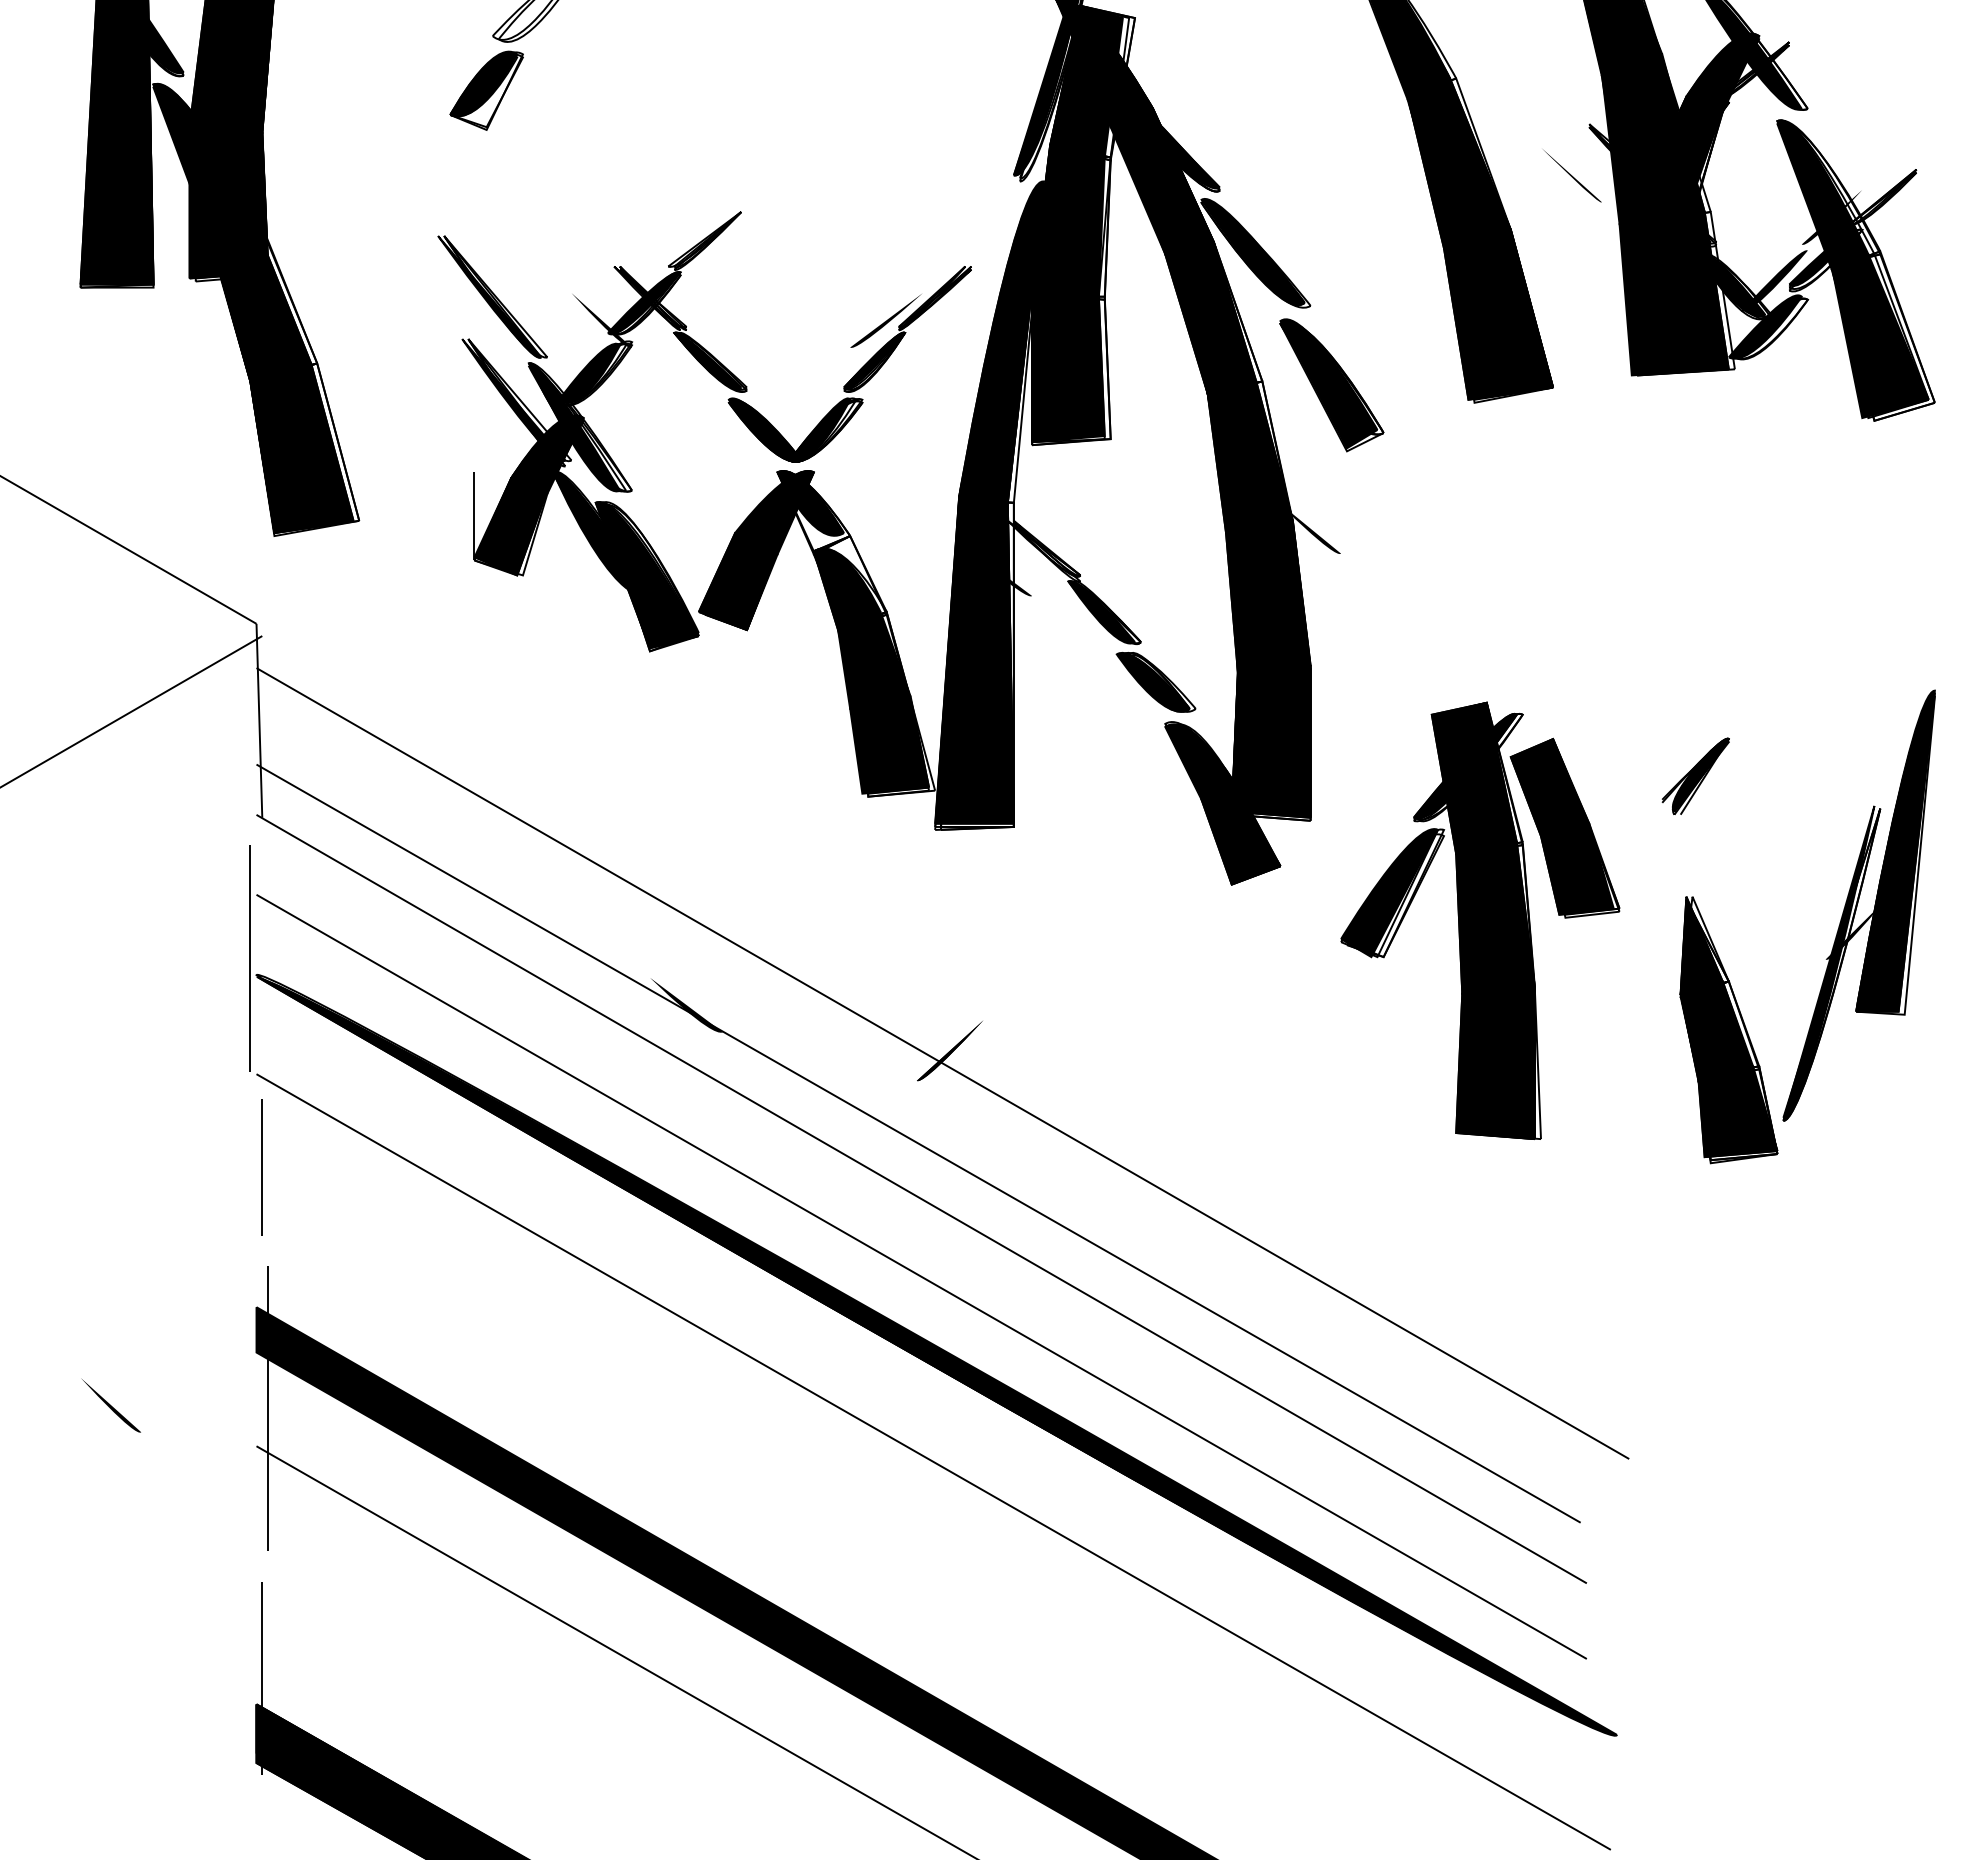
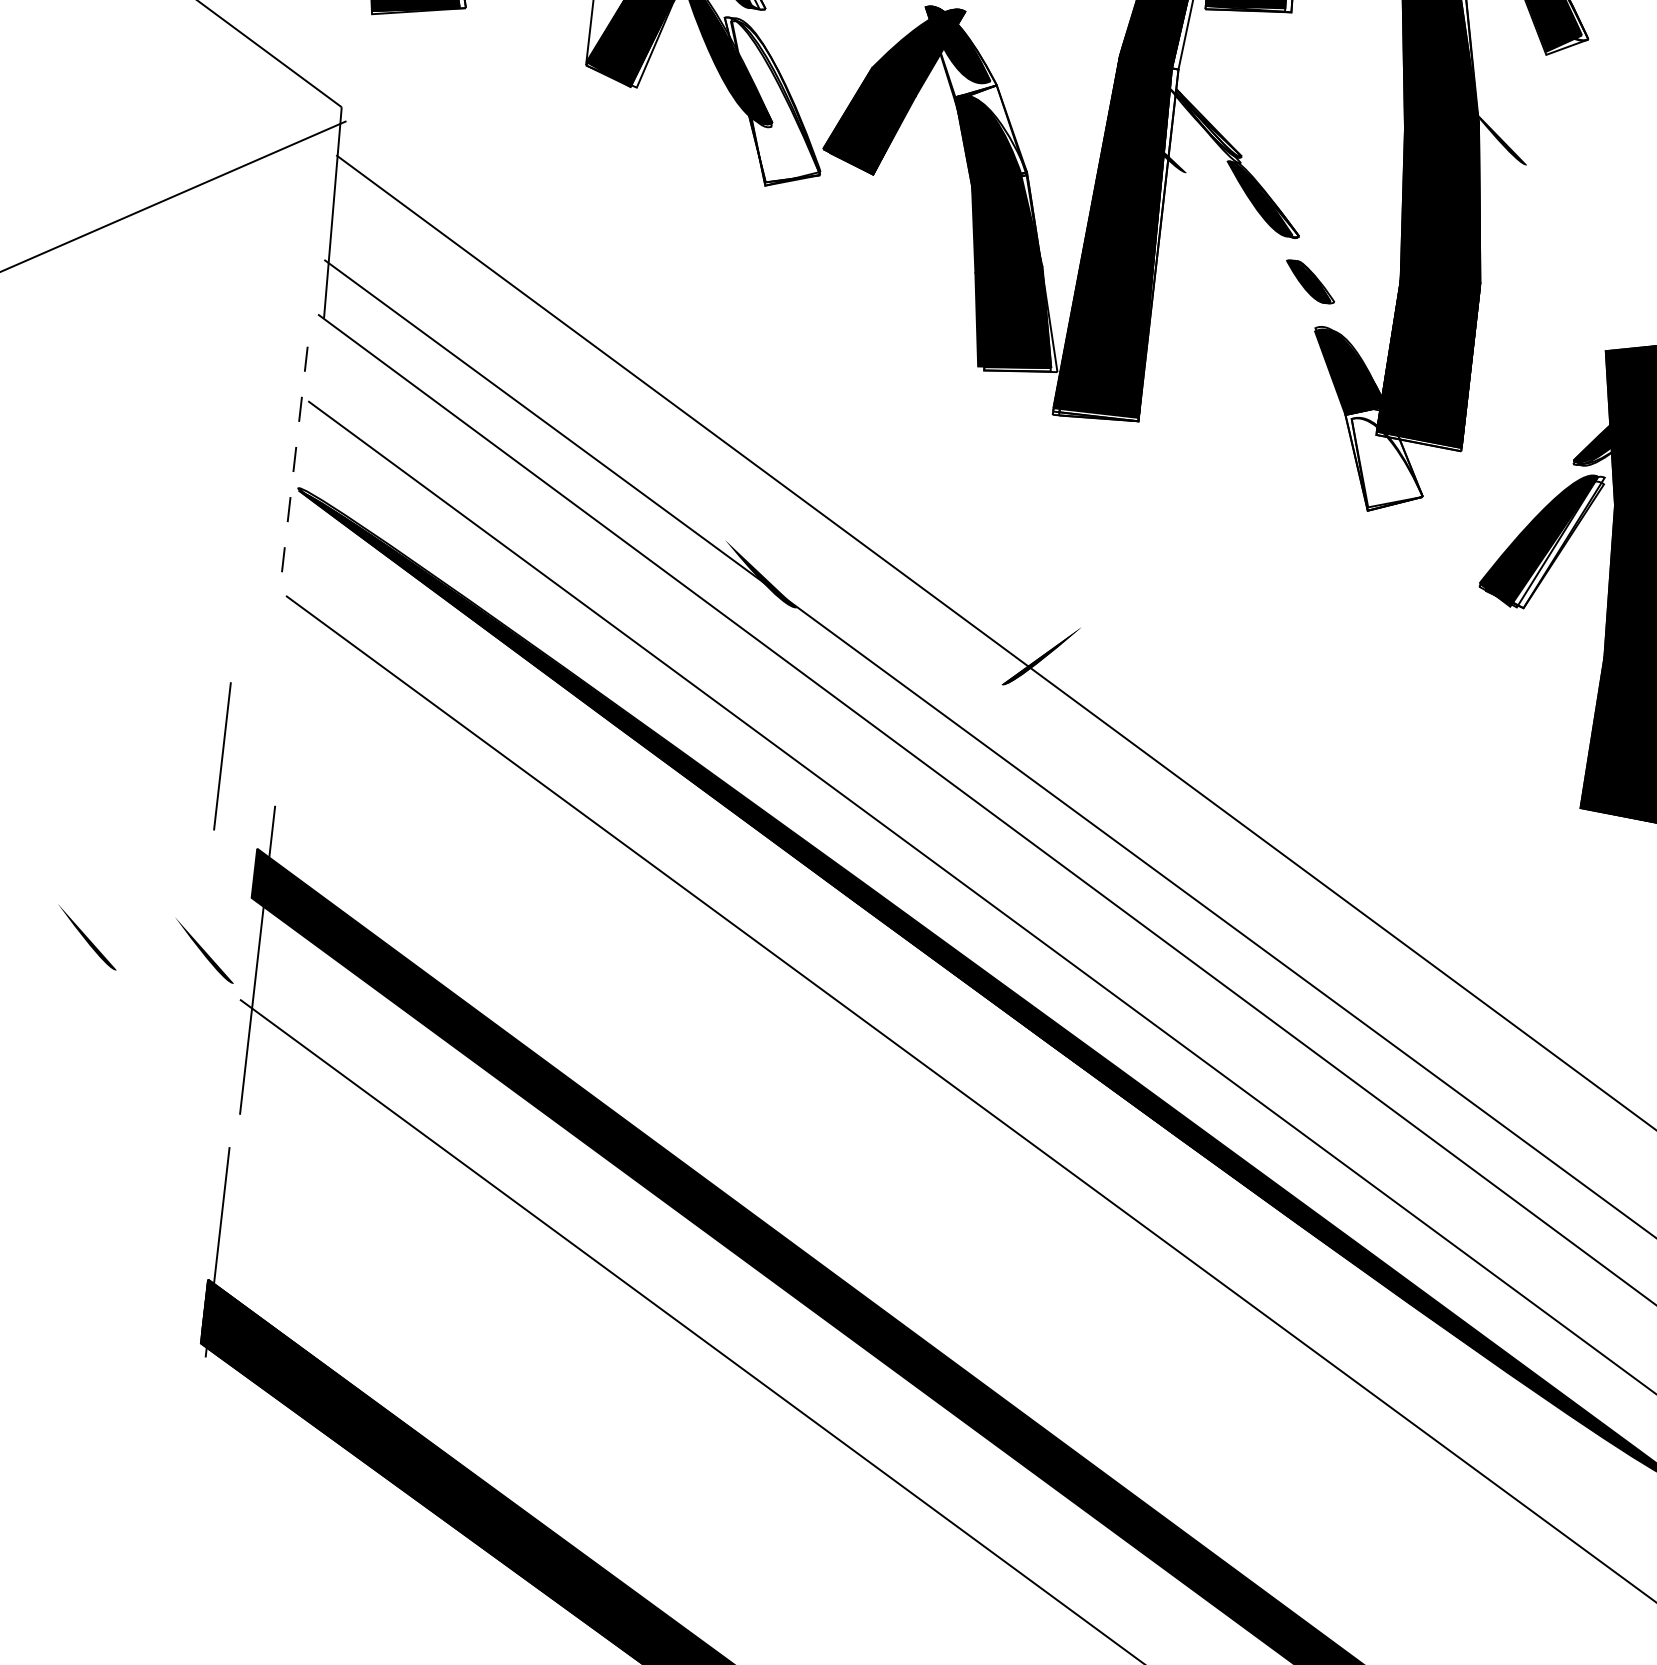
fill: (646, 575) -> (770, 102), removed
part: (1155, 682) -> (1309, 282), size x0.6
fill: (1240, 835) -> (1383, 458), removed
line: (250, 958) -> (293, 469), solid -> dashed
line: (261, 1167) -> (221, 755), moved
part: (218, 1405) -> (203, 950), added

